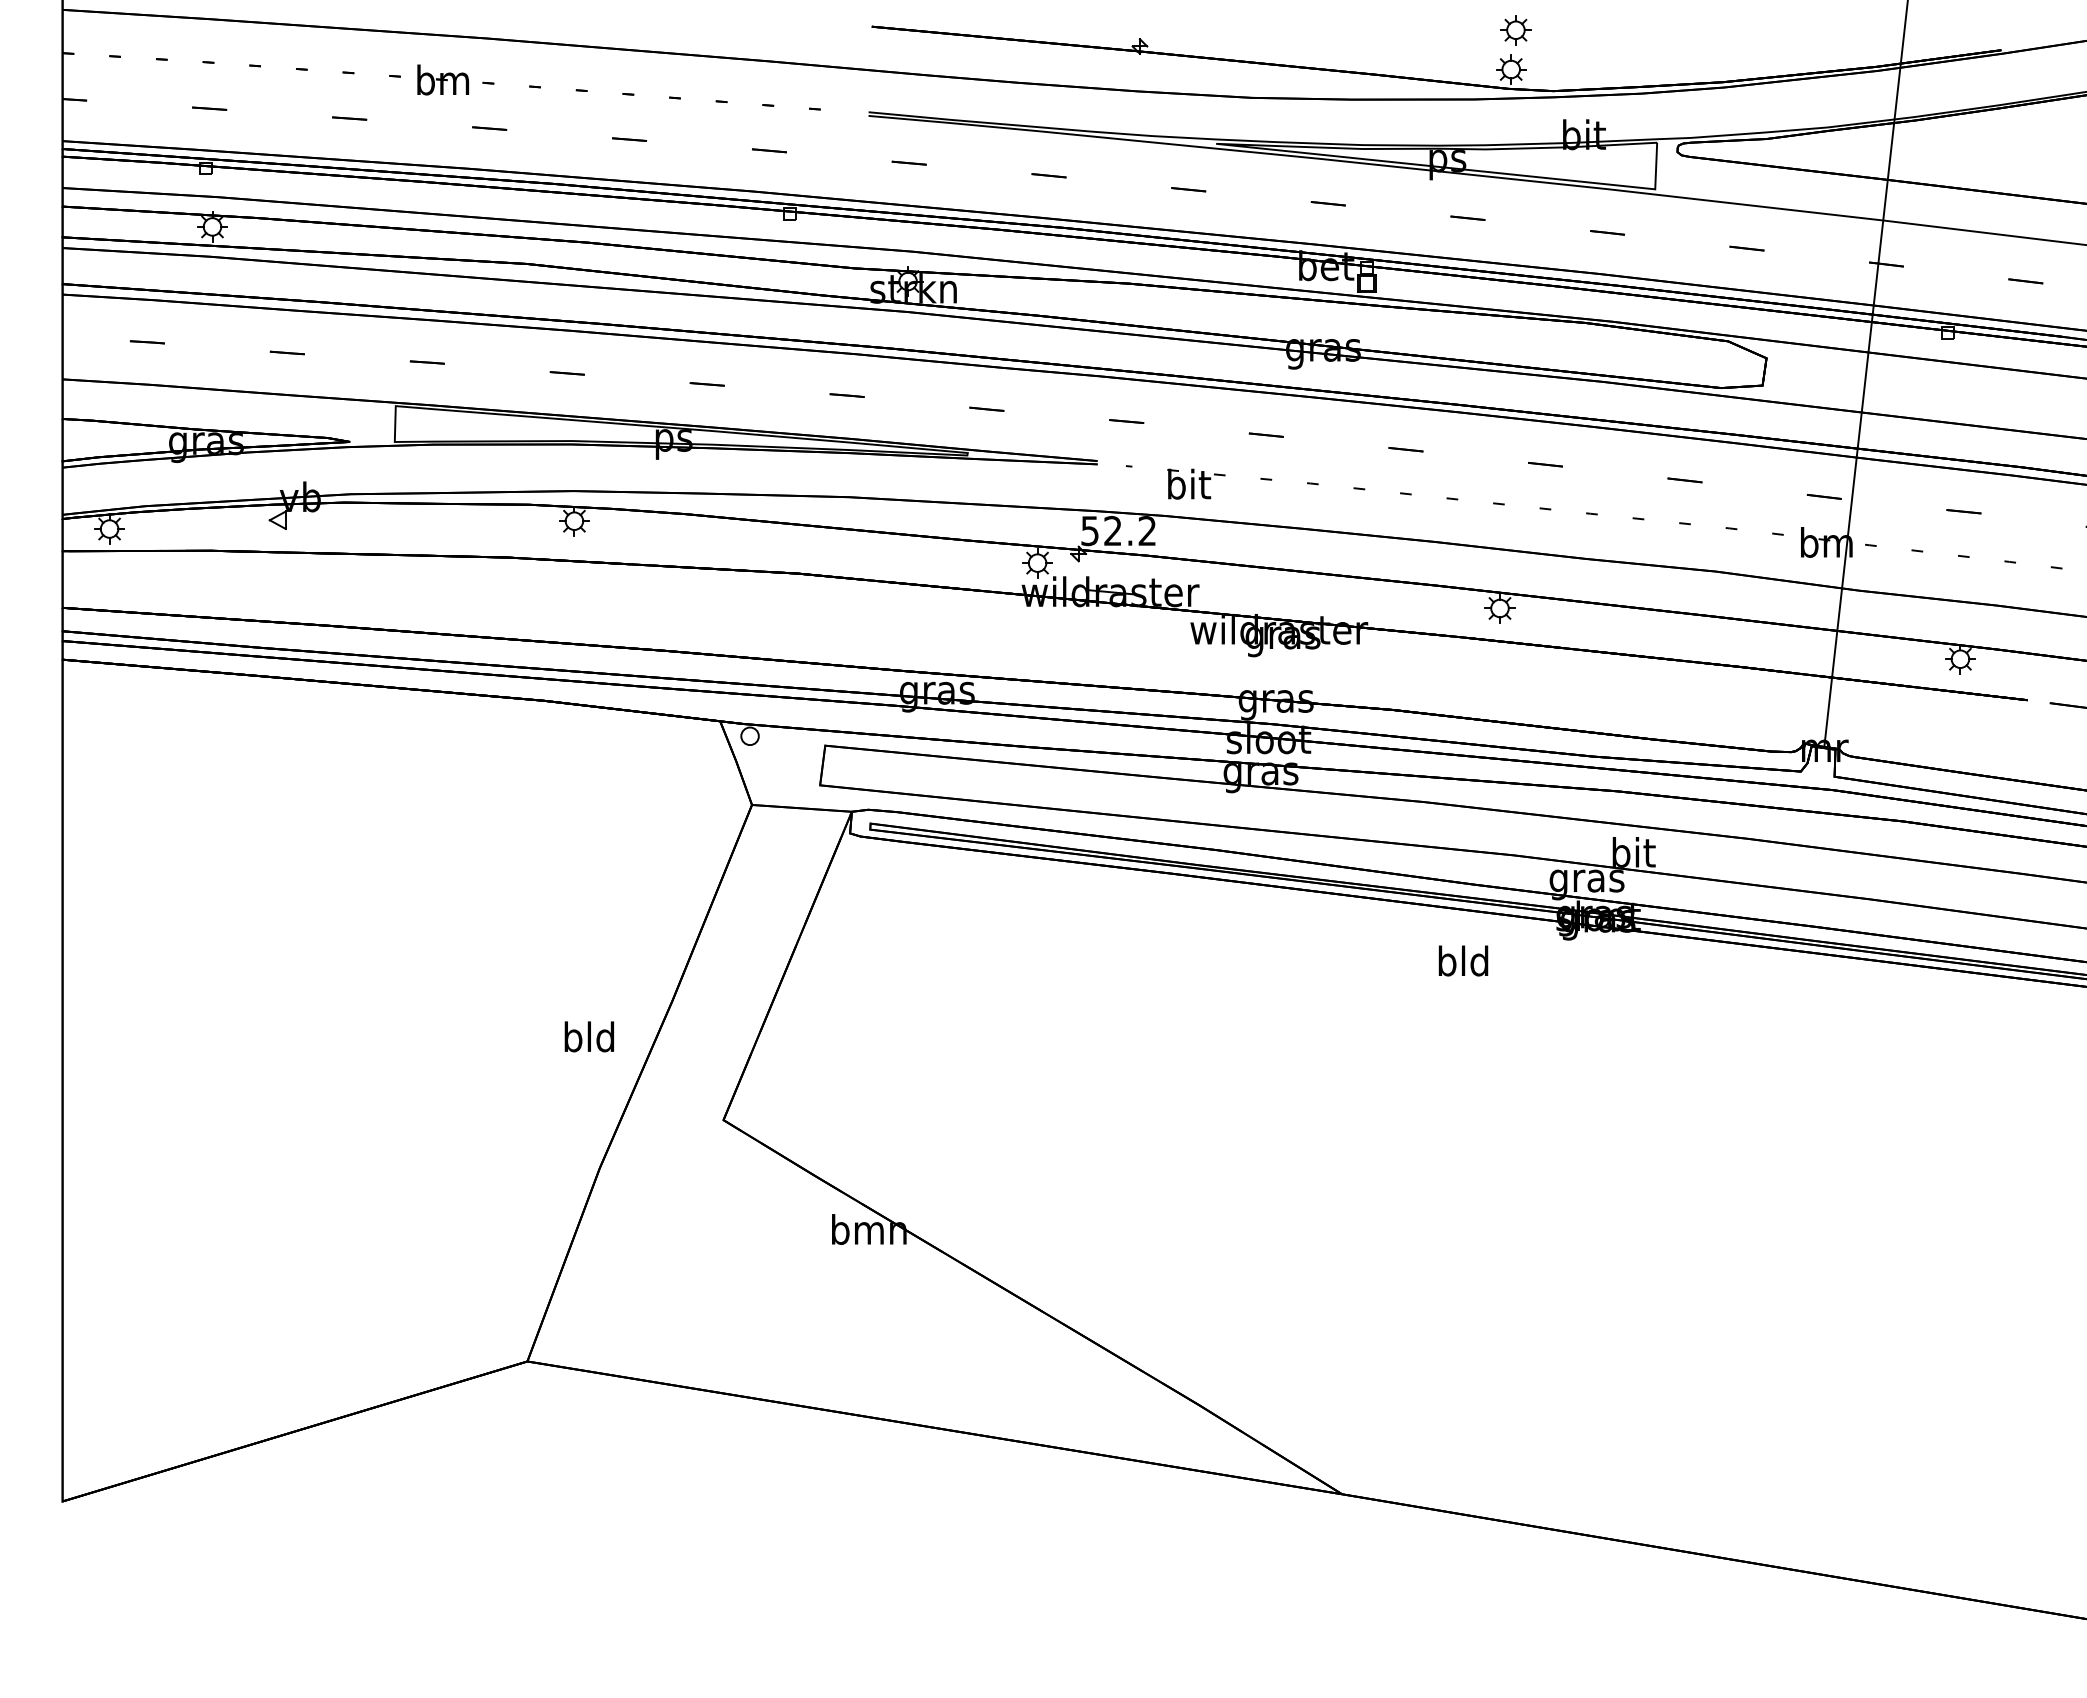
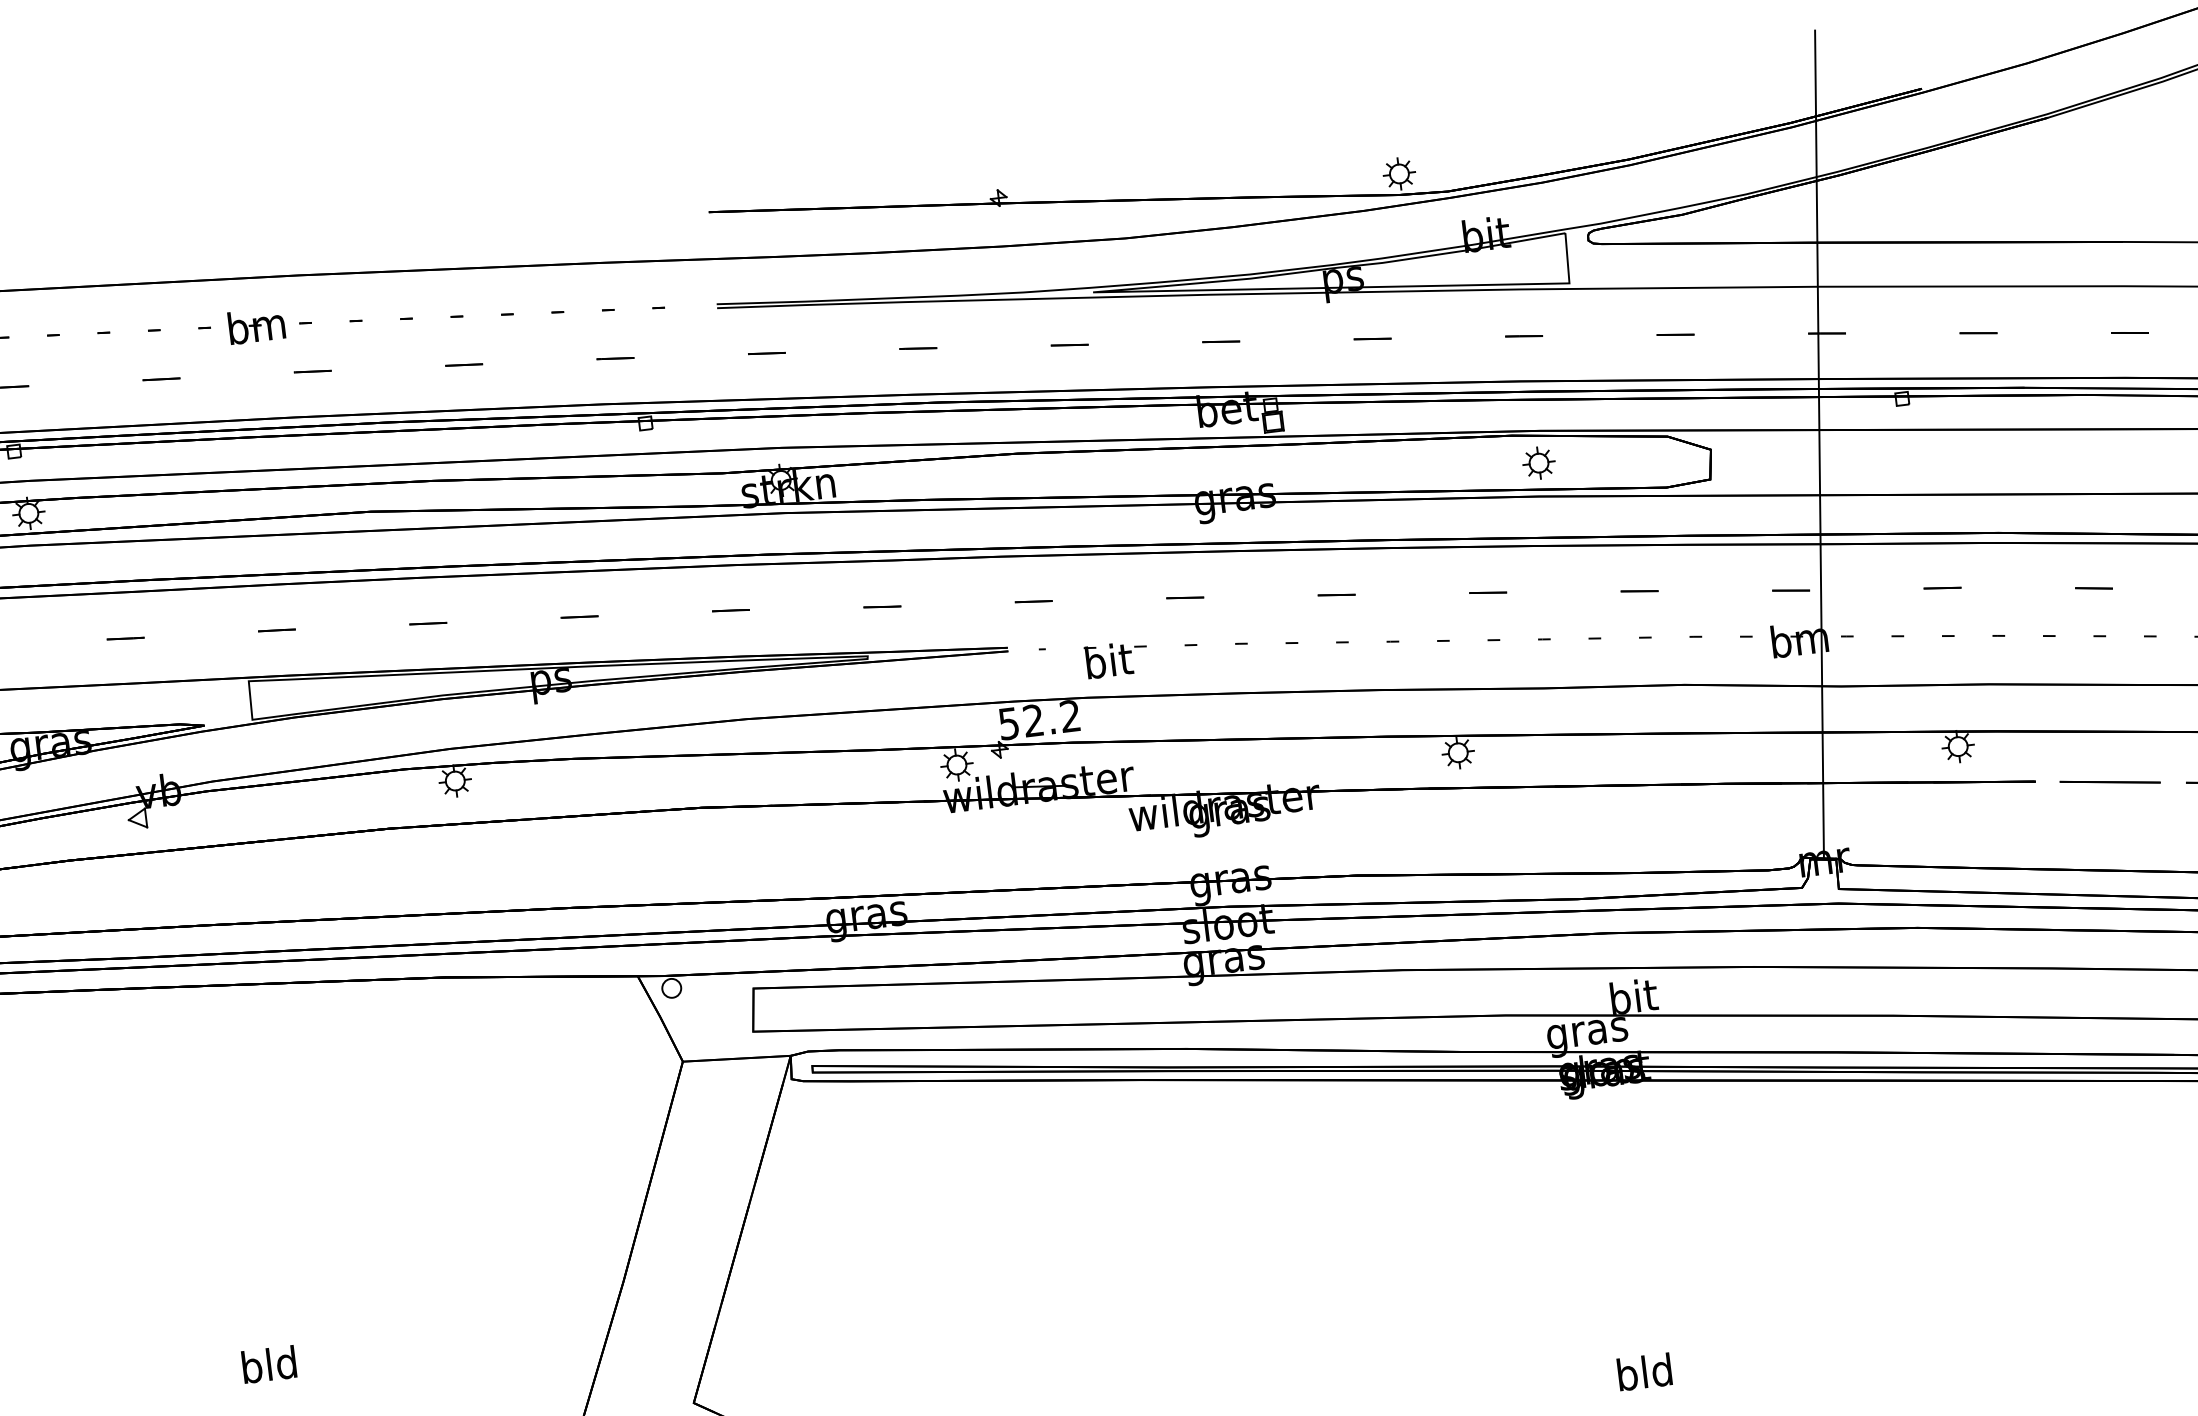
part: (1515, 30) -> (1538, 463), moved
text: (1463, 960) -> (1644, 1371), moved
text: (588, 1036) -> (268, 1364), moved

